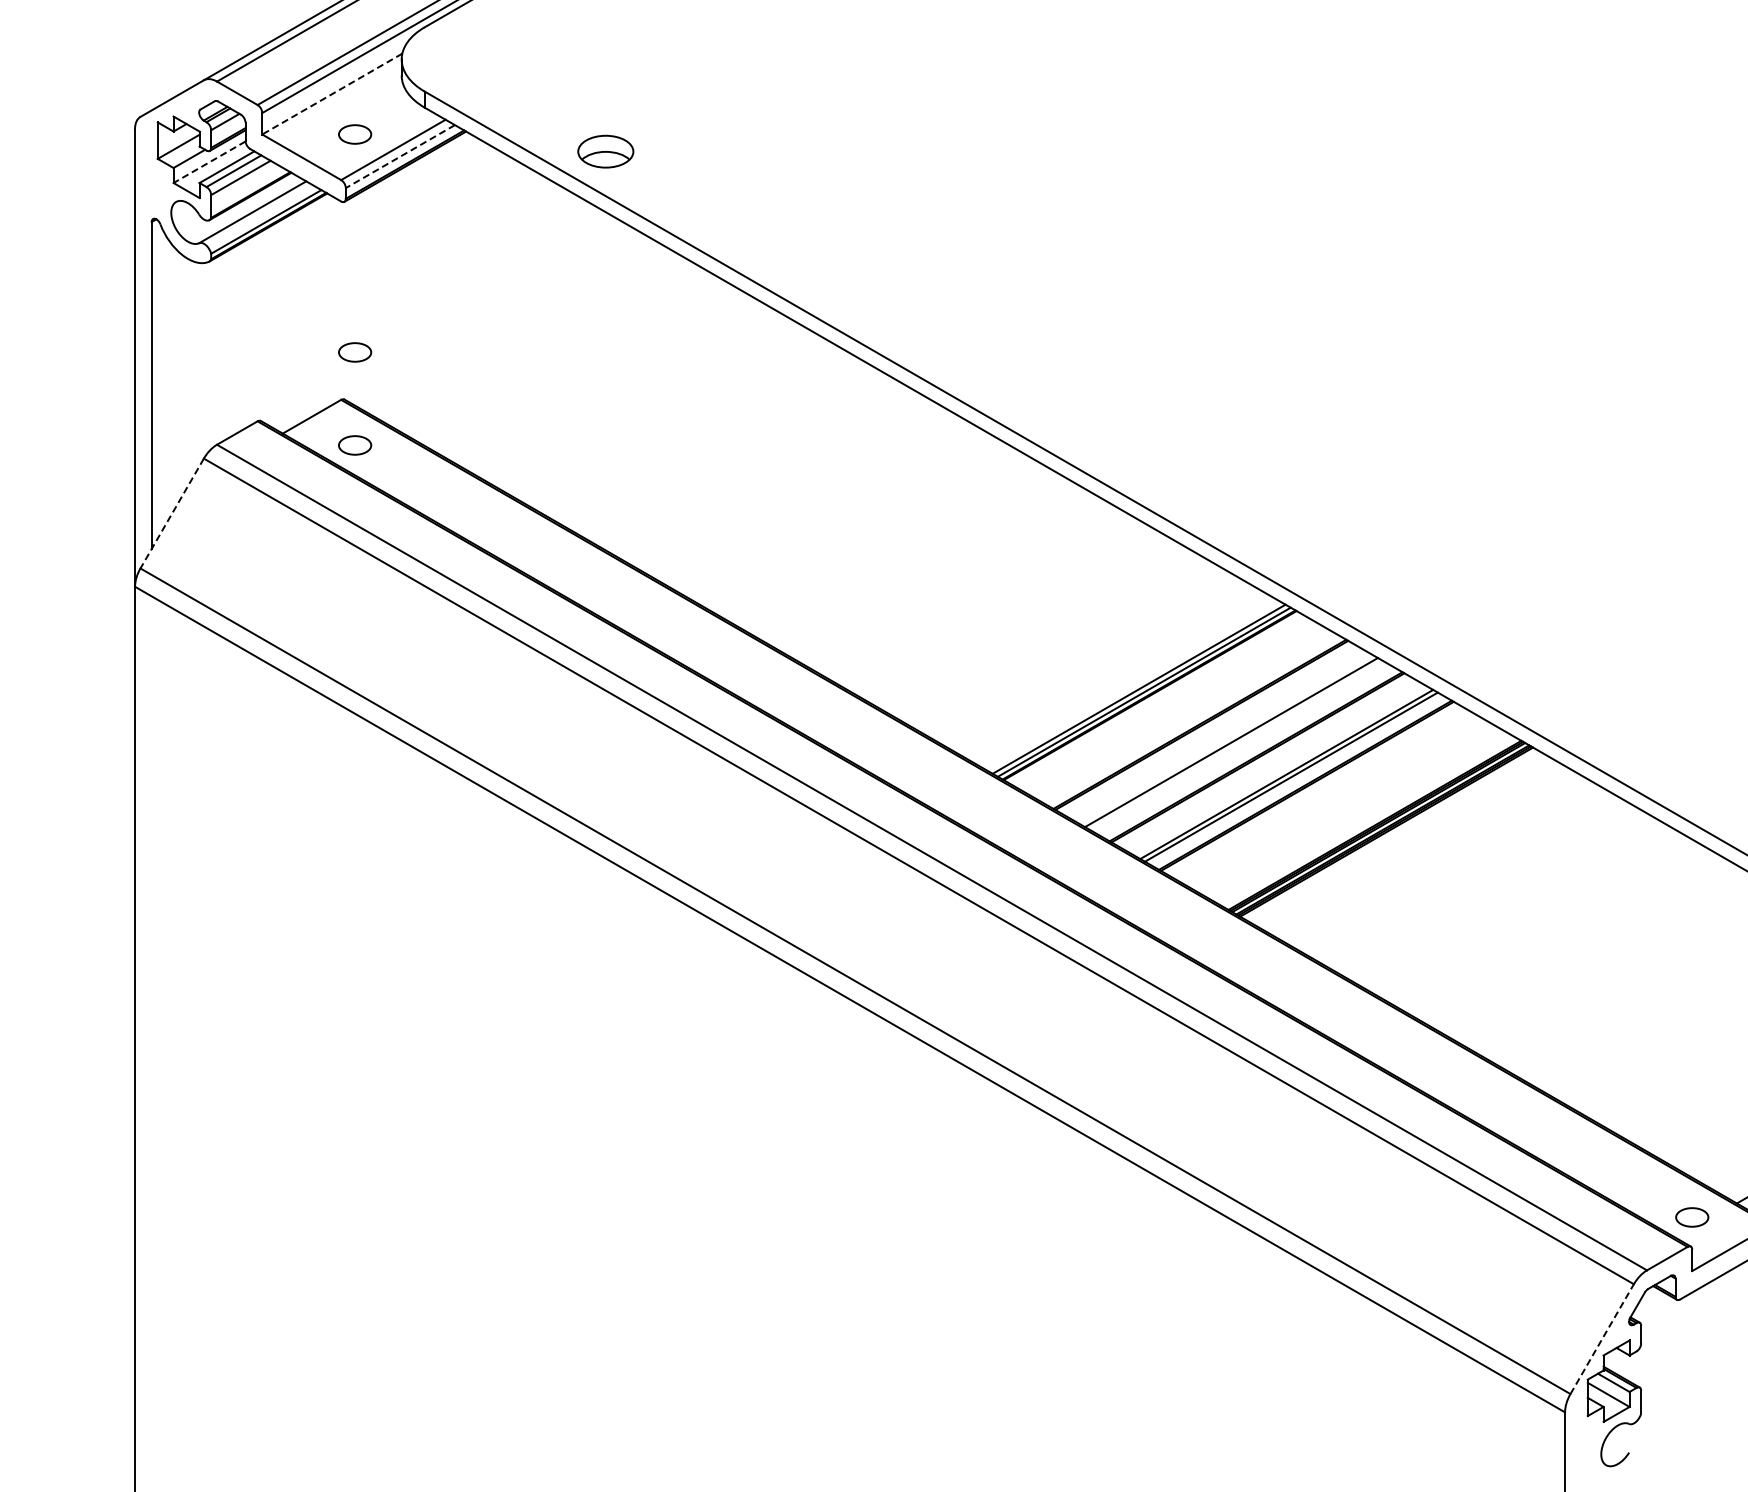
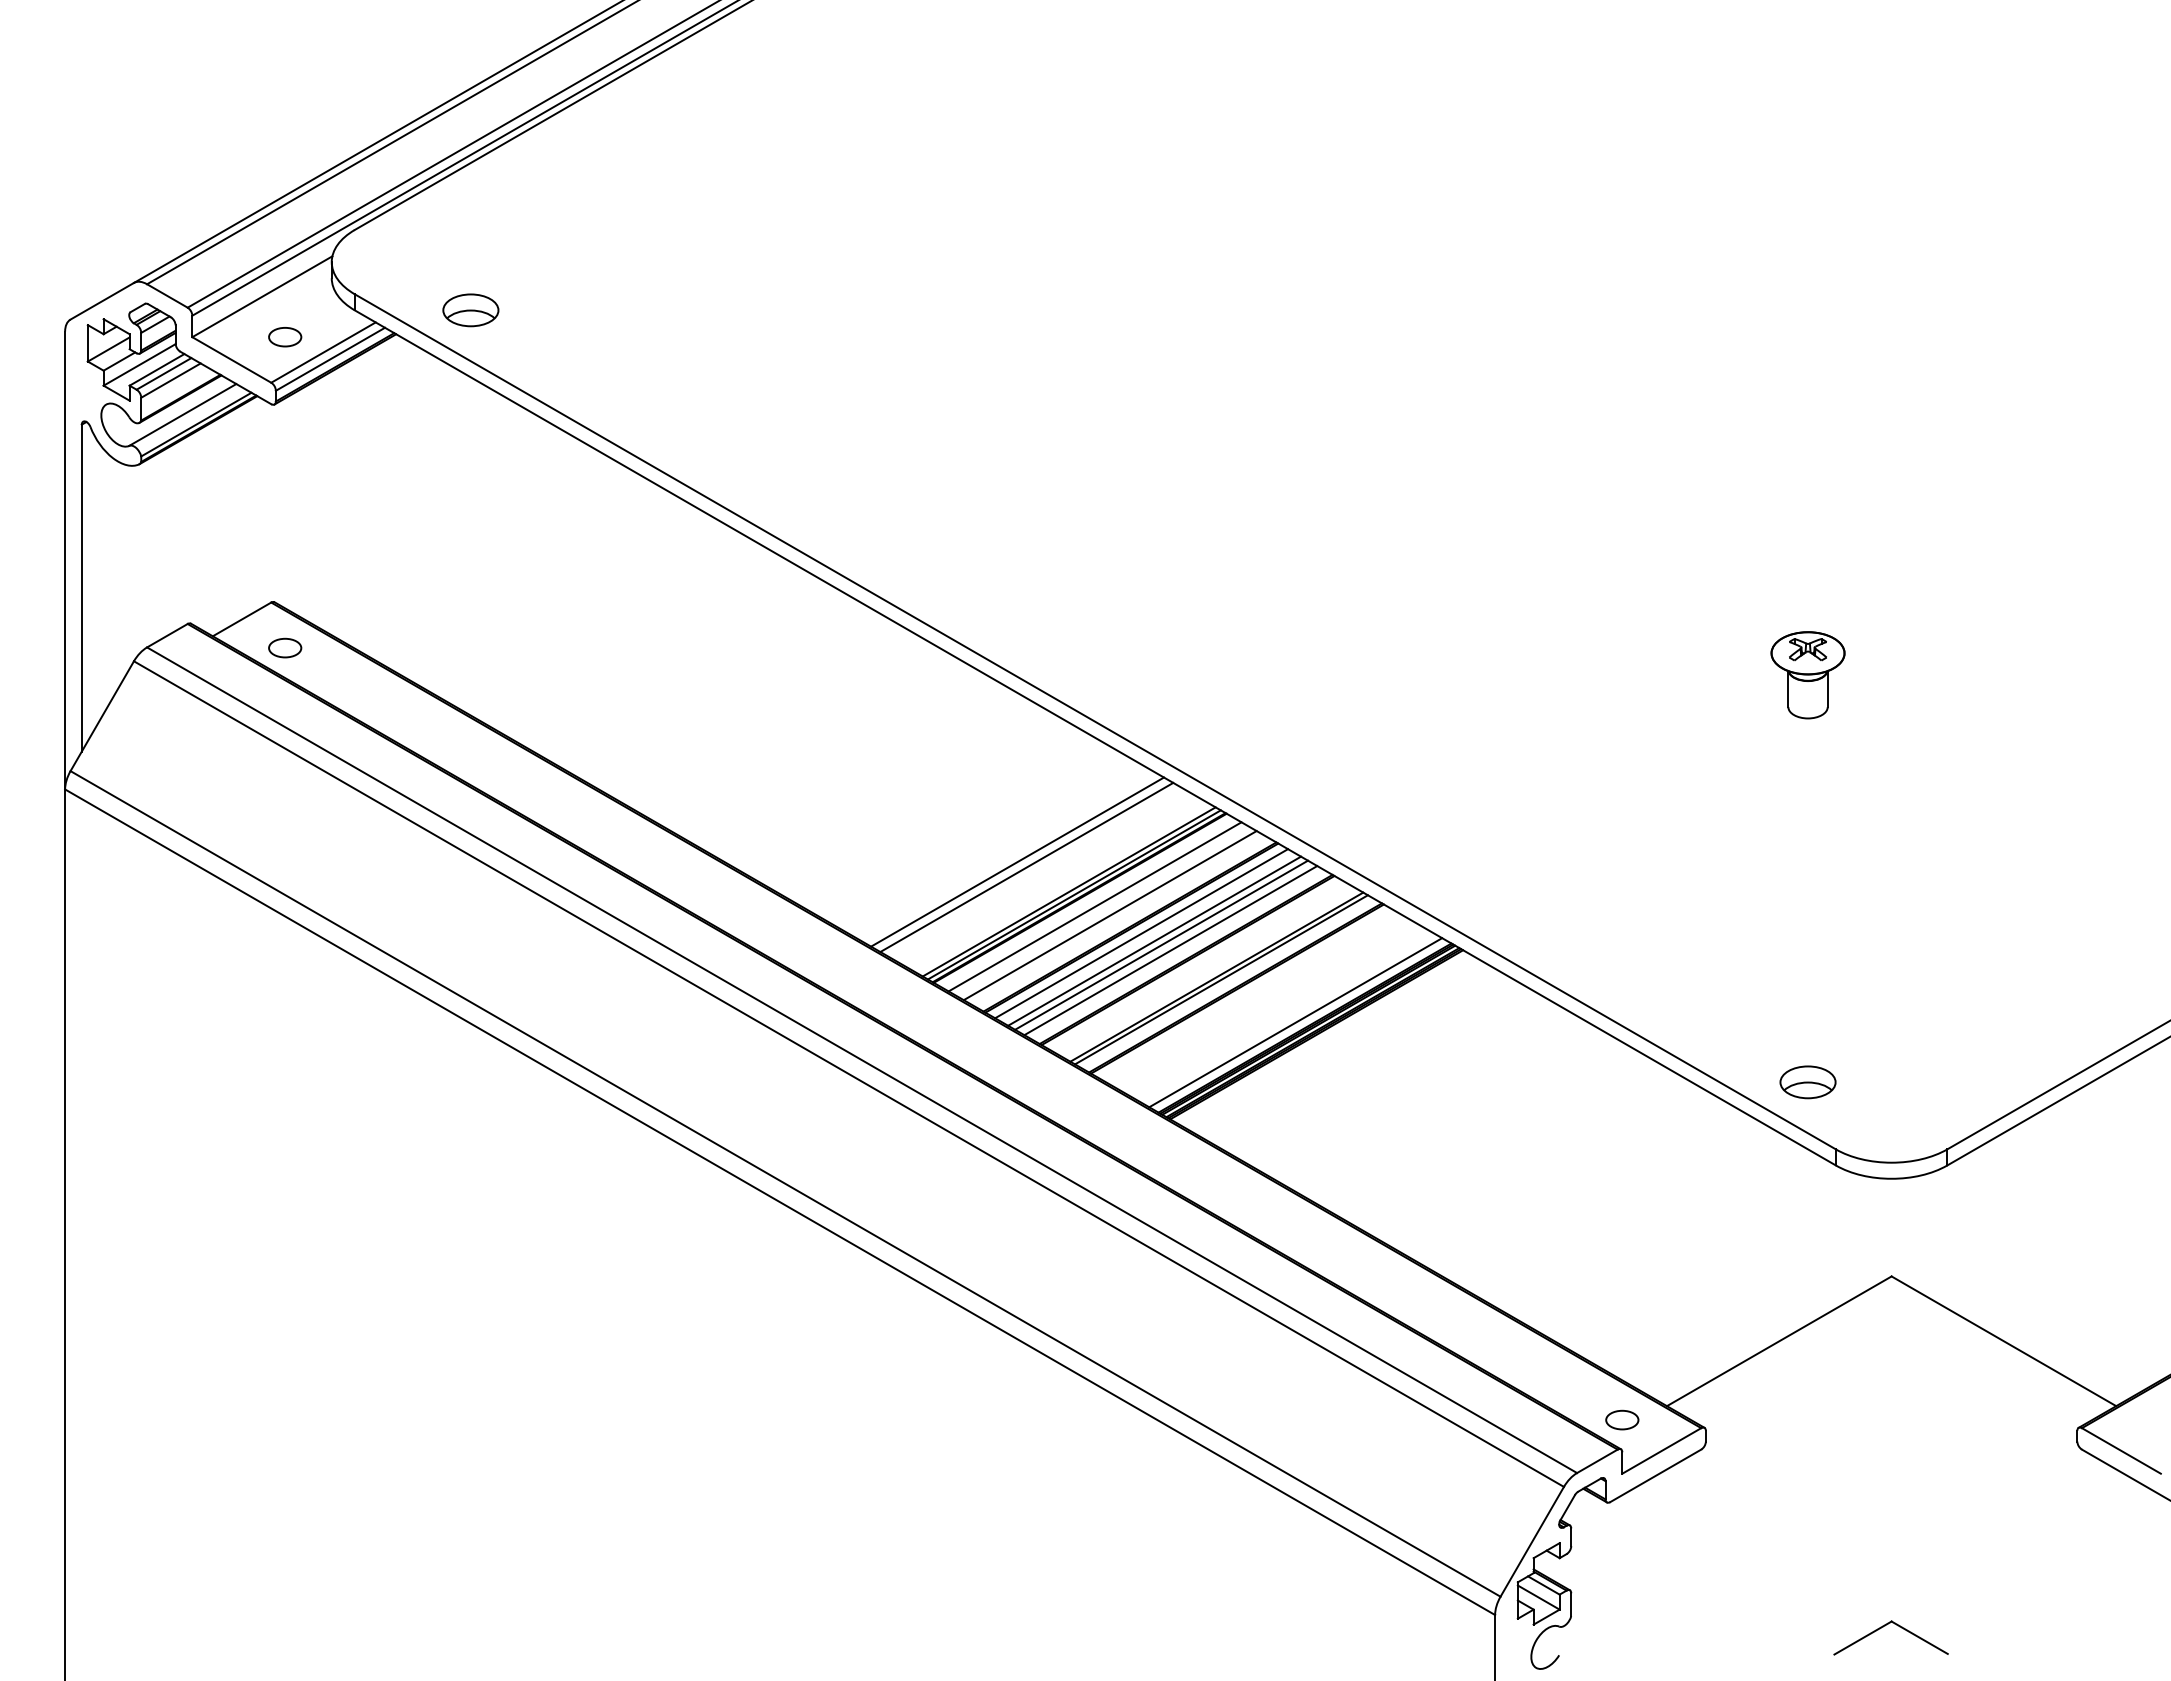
line: (332, 93) -> (262, 296), dashed -> solid
part: (605, 151) -> (470, 310), moved
line: (400, 156) -> (330, 359), dashed -> solid
line: (209, 161) -> (139, 364), dashed -> solid
part: (355, 351) -> (285, 554), removed
line: (172, 513) -> (102, 716), dashed -> solid
line: (1087, 658) -> (1017, 861), added
line: (1096, 664) -> (1026, 867), added
line: (1164, 703) -> (1094, 906), added
line: (1179, 712) -> (1109, 915), added
line: (1211, 730) -> (1141, 933), added
line: (1224, 737) -> (1154, 940), added
line: (1240, 747) -> (1170, 950), added
line: (1365, 819) -> (1295, 1022), added
line: (1602, 1338) -> (1532, 1541), dashed -> solid

